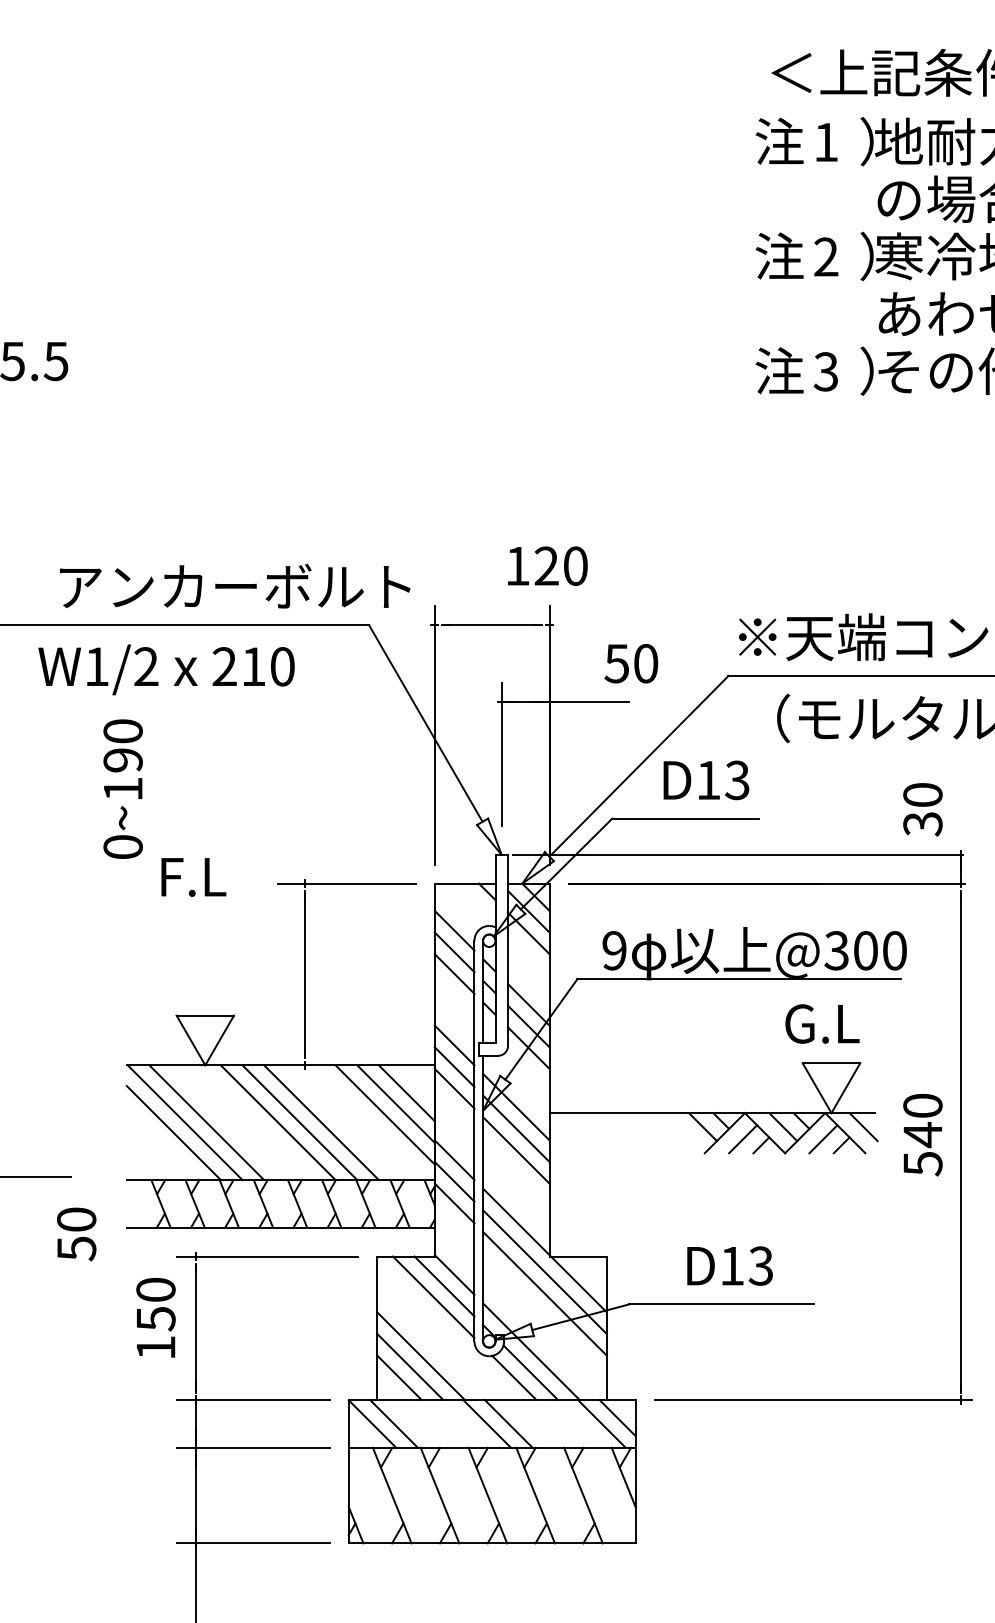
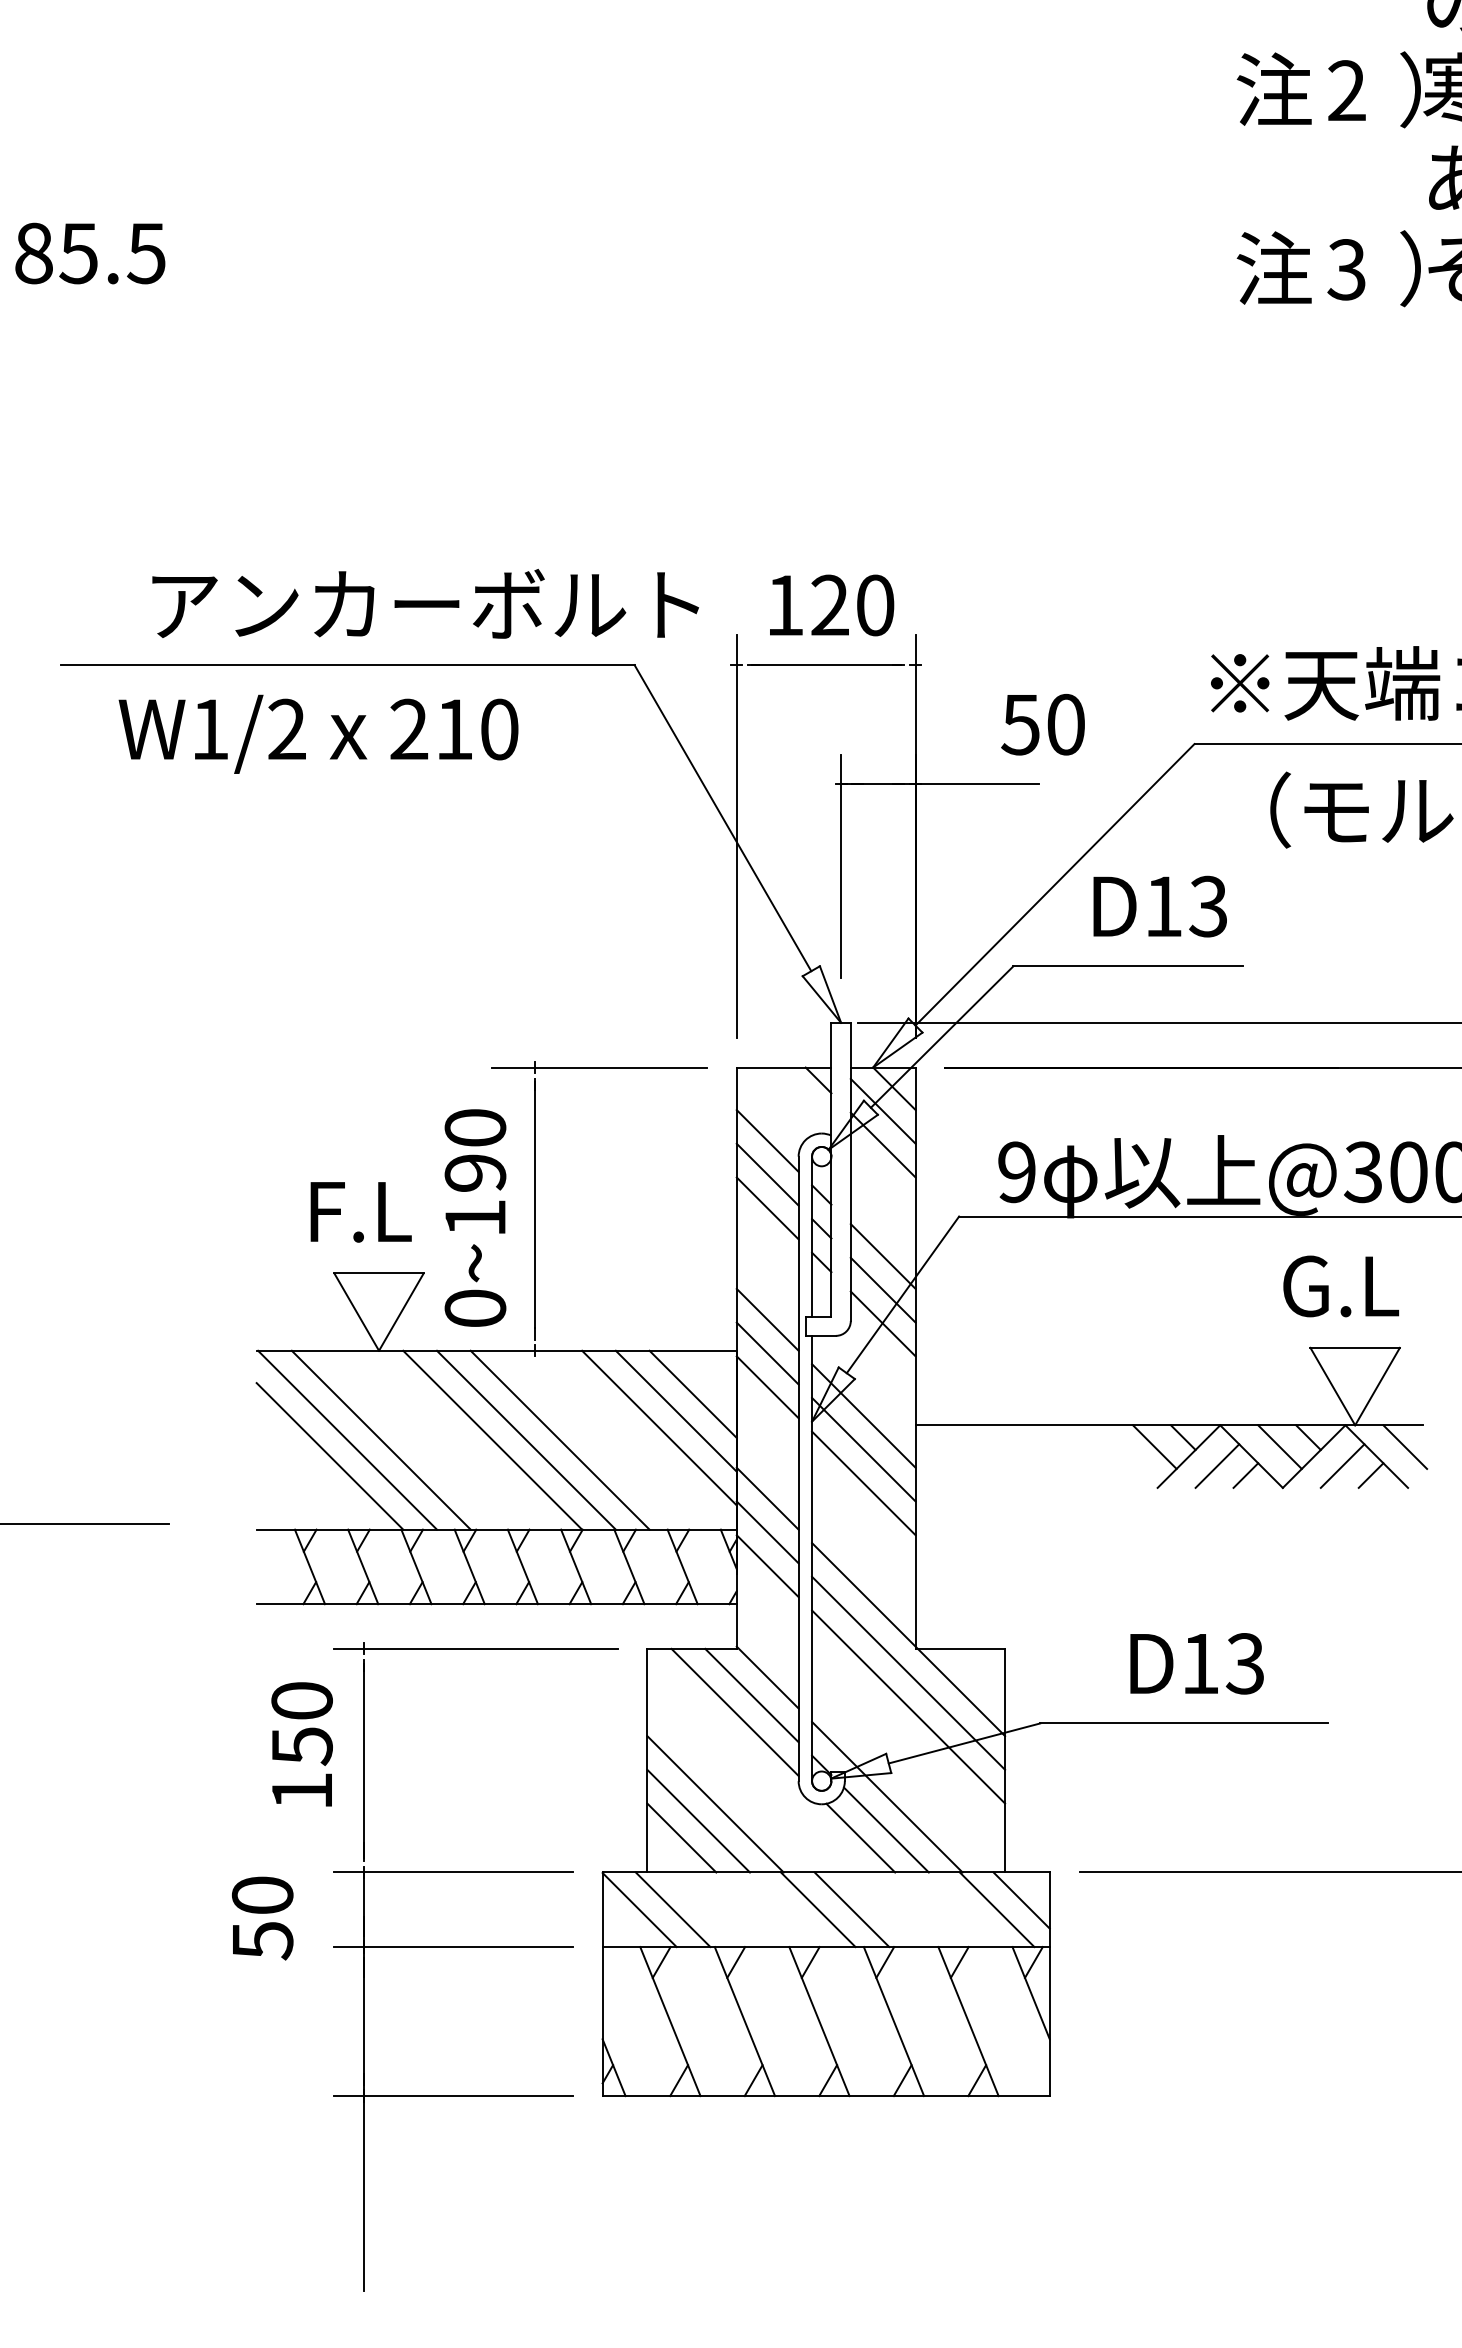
text: (547, 565) -> (831, 604), moved
text: (122, 788) -> (474, 1217), moved
text: (193, 877) -> (360, 1212), moved
text: (76, 1234) -> (262, 1918), moved

